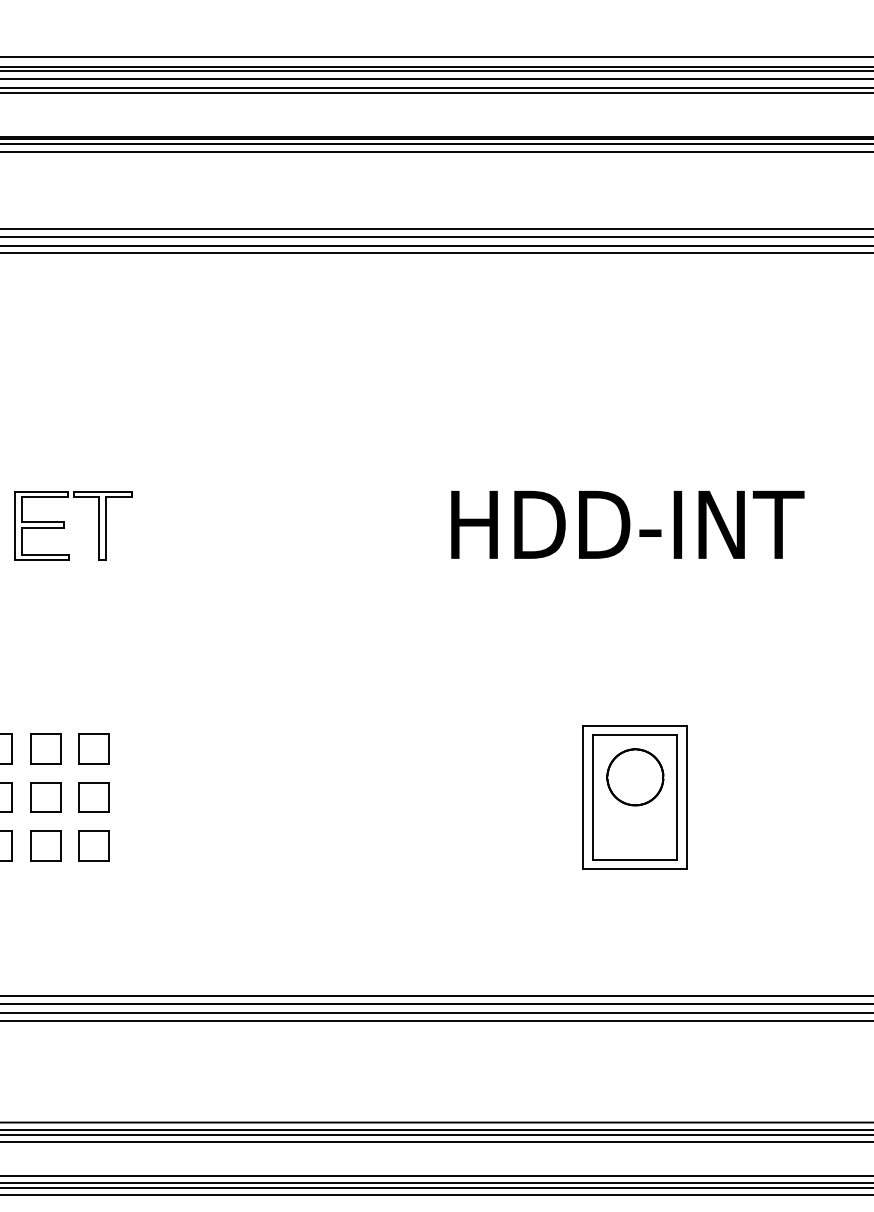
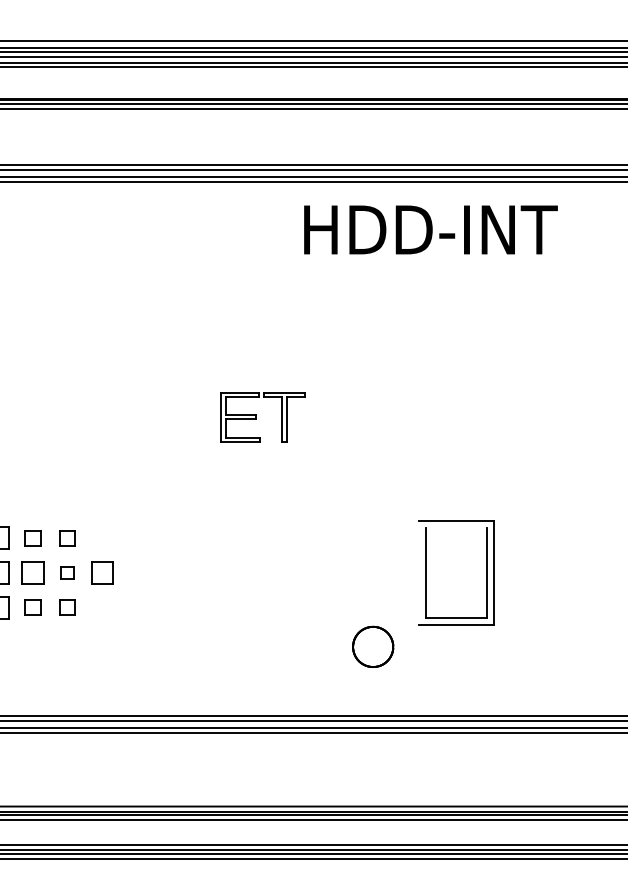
text: (627, 524) -> (430, 229), moved
part: (64, 525) -> (256, 417), moved
line: (634, 735) -> (455, 528), removed
part: (45, 748) -> (32, 537), size x0.7
part: (93, 748) -> (67, 537), size x0.7
part: (635, 777) -> (373, 647), moved
part: (93, 797) -> (67, 573), size x0.6
part: (142, 797) -> (102, 573), added
line: (583, 797) -> (419, 573), removed
part: (45, 845) -> (32, 607), size x0.7
part: (93, 845) -> (67, 607), size x0.7

